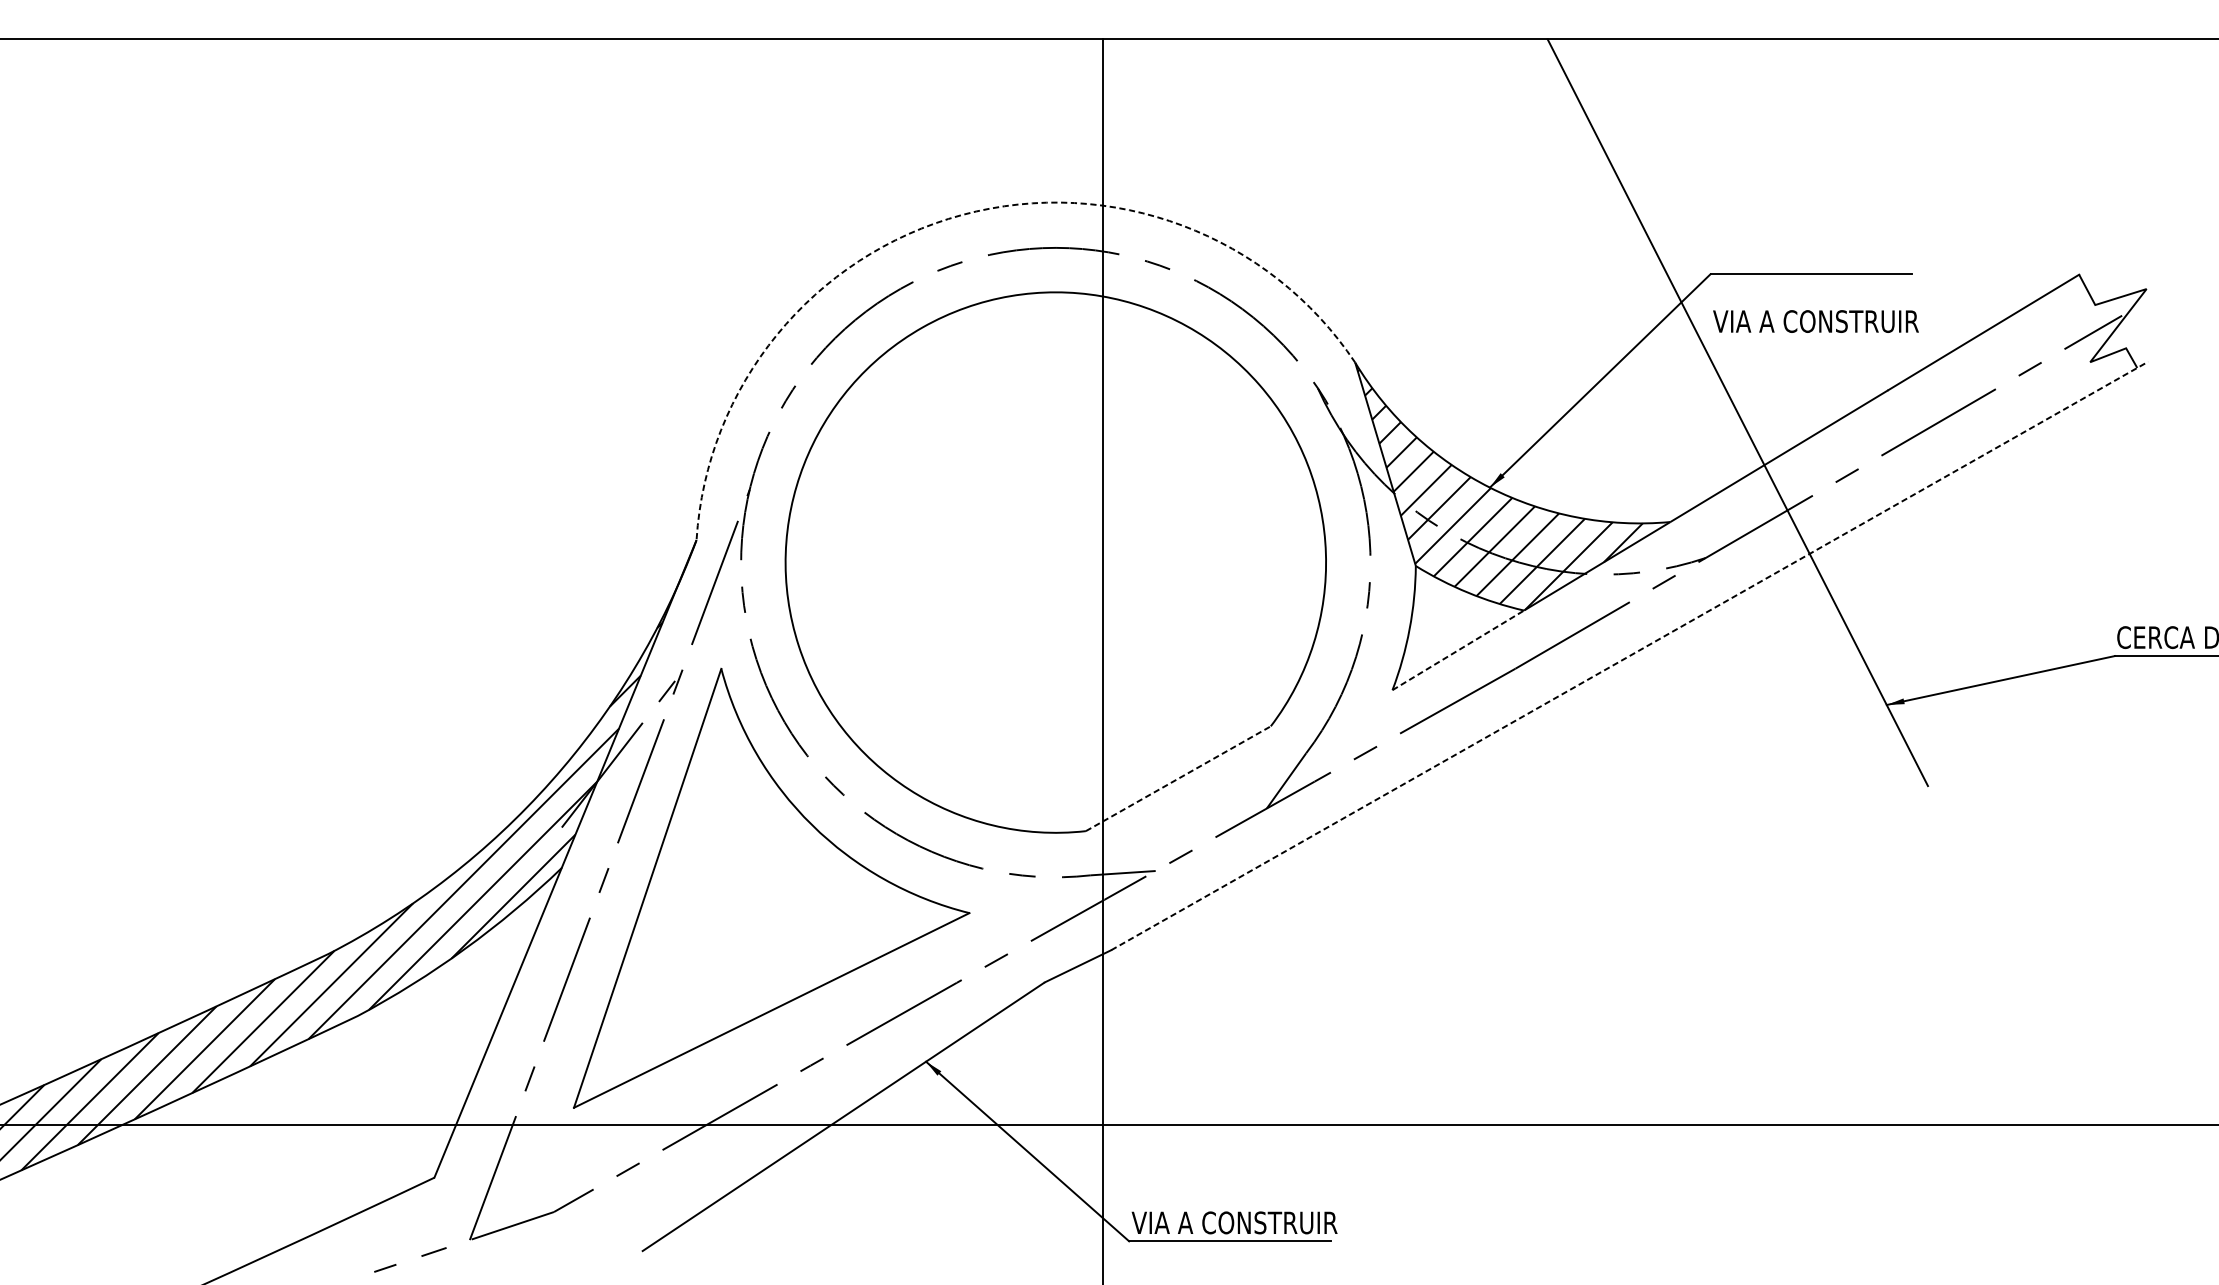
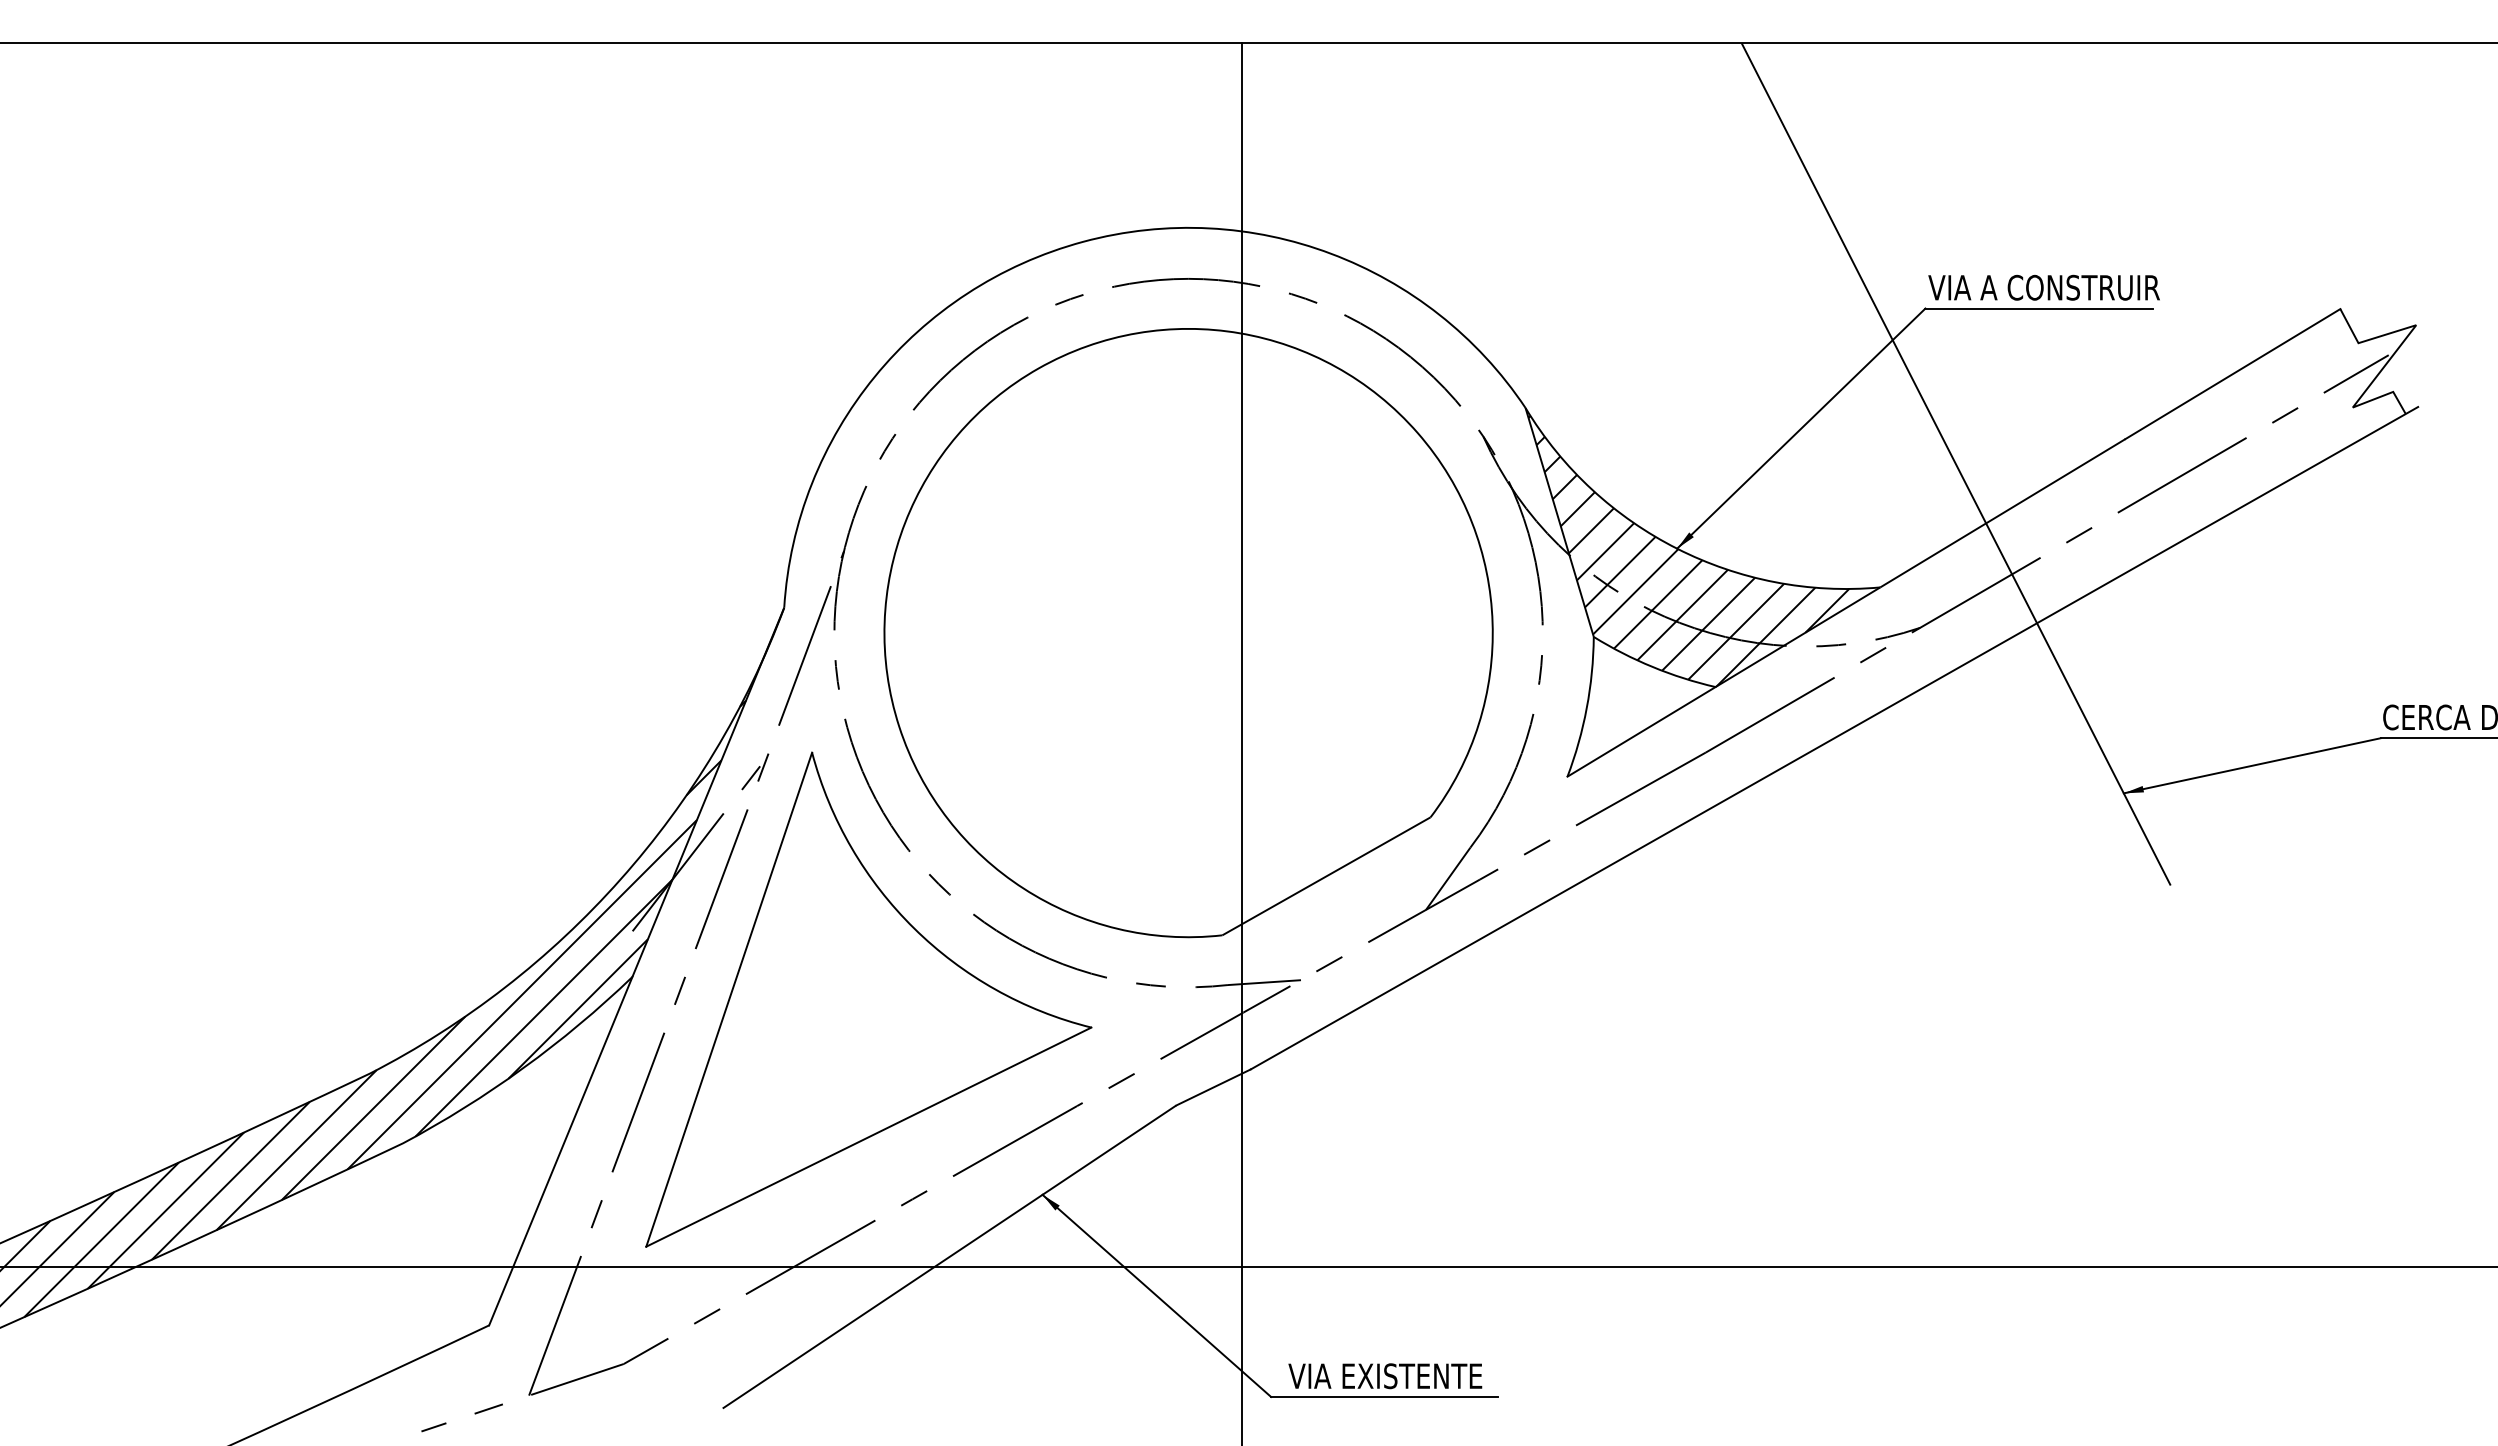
arc: (962, 214) -> (1083, 241), dashed -> solid
text: (1815, 321) -> (2043, 287), moved
line: (1458, 650) -> (1641, 731), dashed -> solid
line: (1629, 655) -> (1834, 737), dashed -> solid
line: (1178, 778) -> (1326, 876), dashed -> solid
text: (1234, 1223) -> (1389, 1376), VIA A CONSTRUIR -> VIA EXISTENTE

